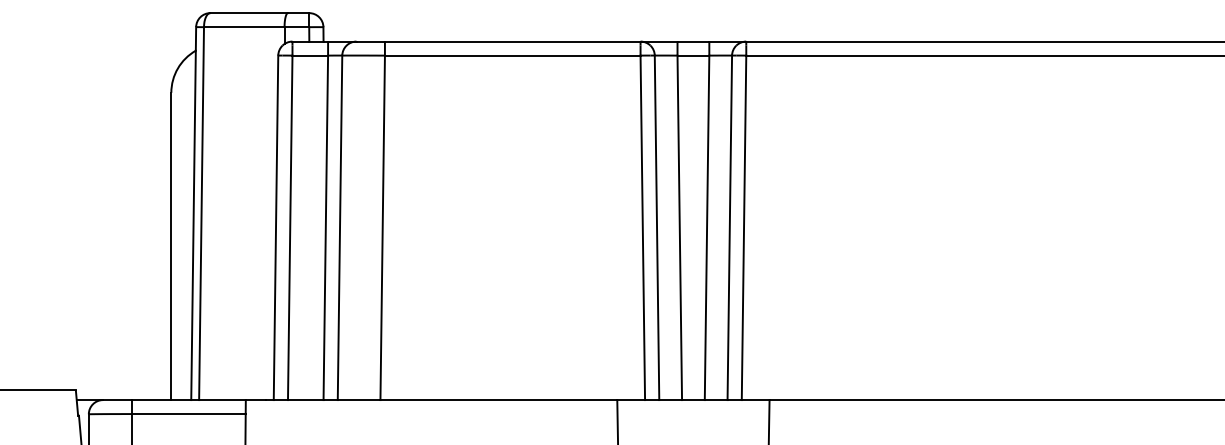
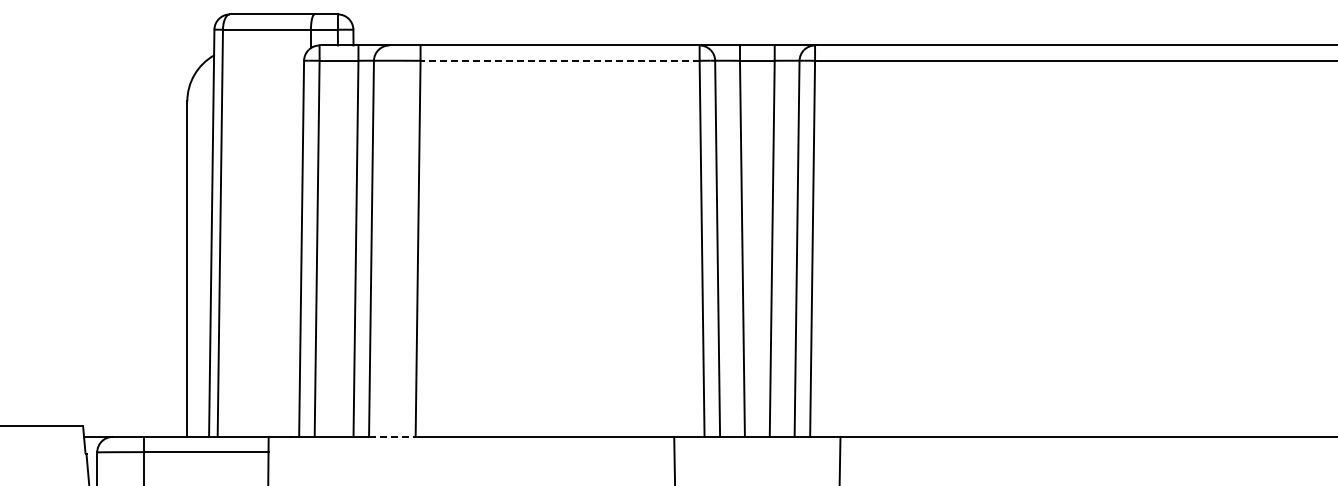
line: (513, 55) -> (560, 60), solid -> dashed
line: (359, 399) -> (392, 436), solid -> dashed

